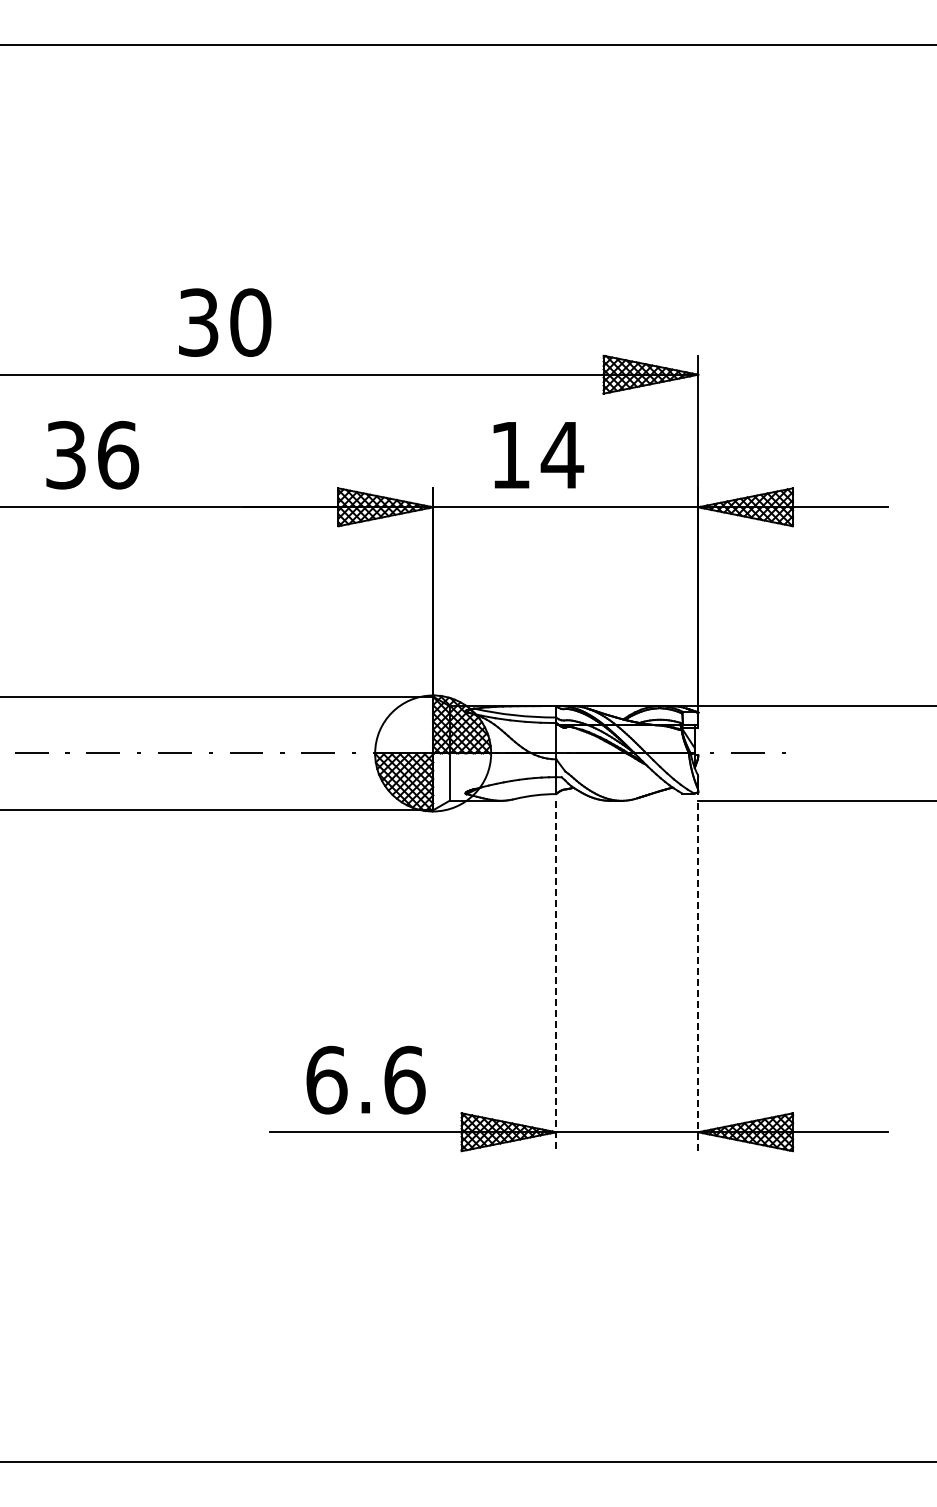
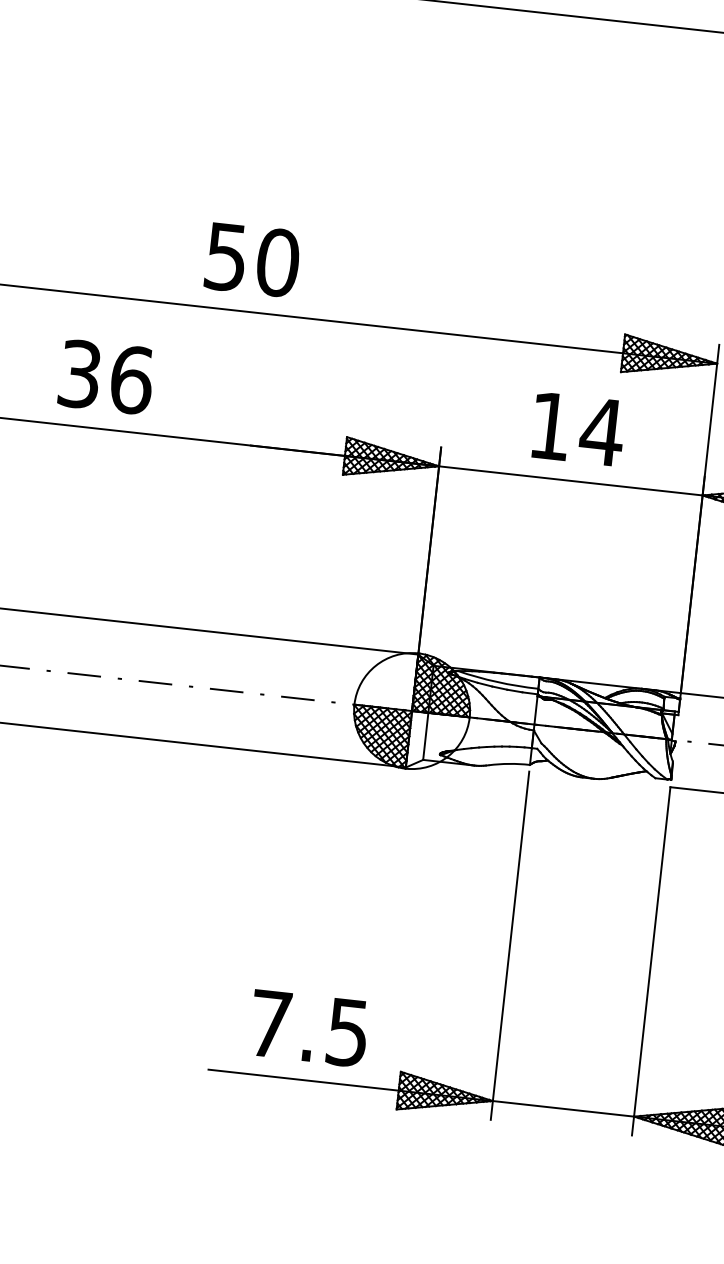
text: (198, 322) -> (226, 256), 30 -> 50
text: (538, 455) -> (578, 429), moved
line: (698, 975) -> (651, 960), dashed -> solid
line: (556, 976) -> (510, 946), dashed -> solid
text: (365, 1079) -> (309, 1027), 6.6 -> 7.5

